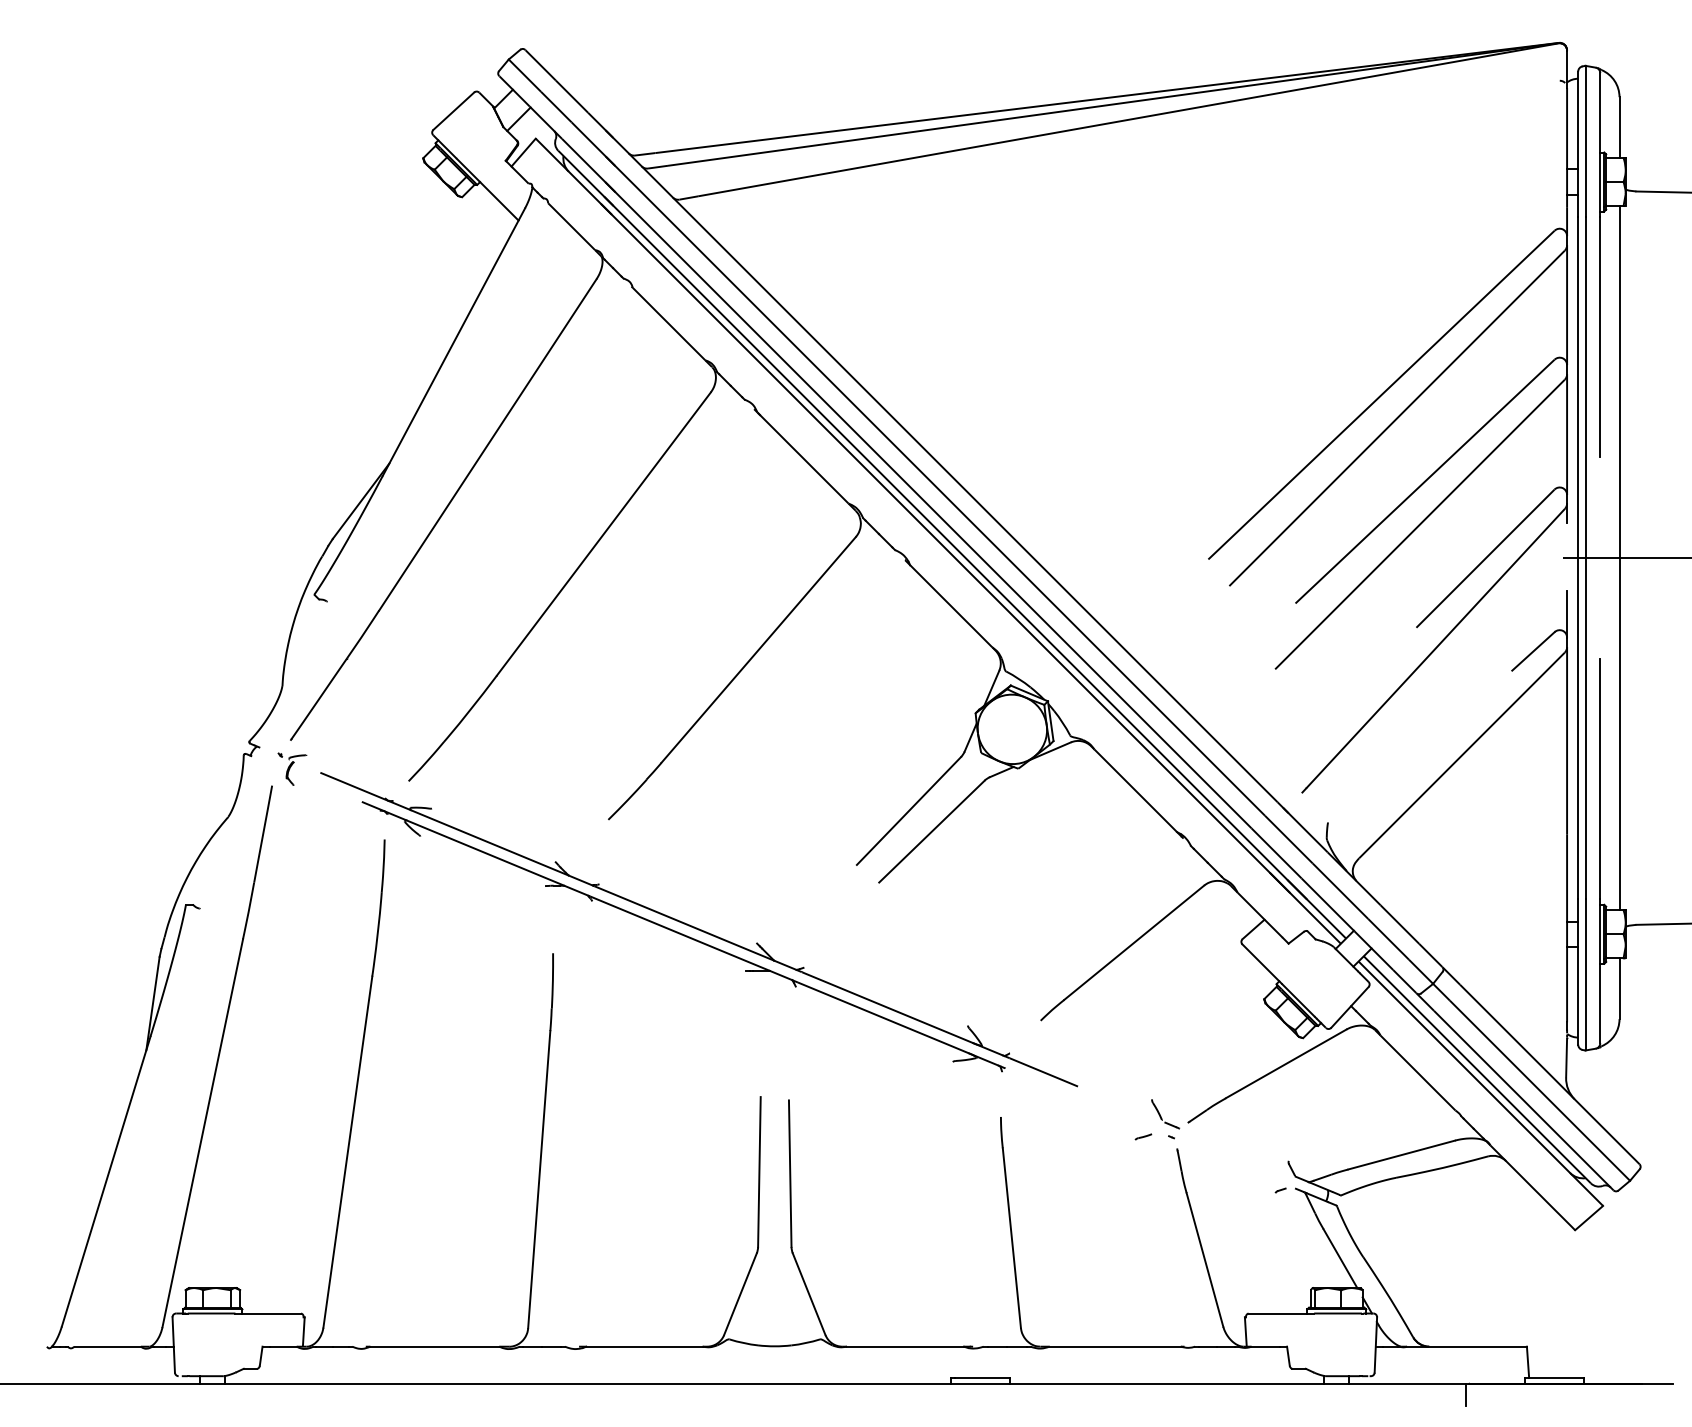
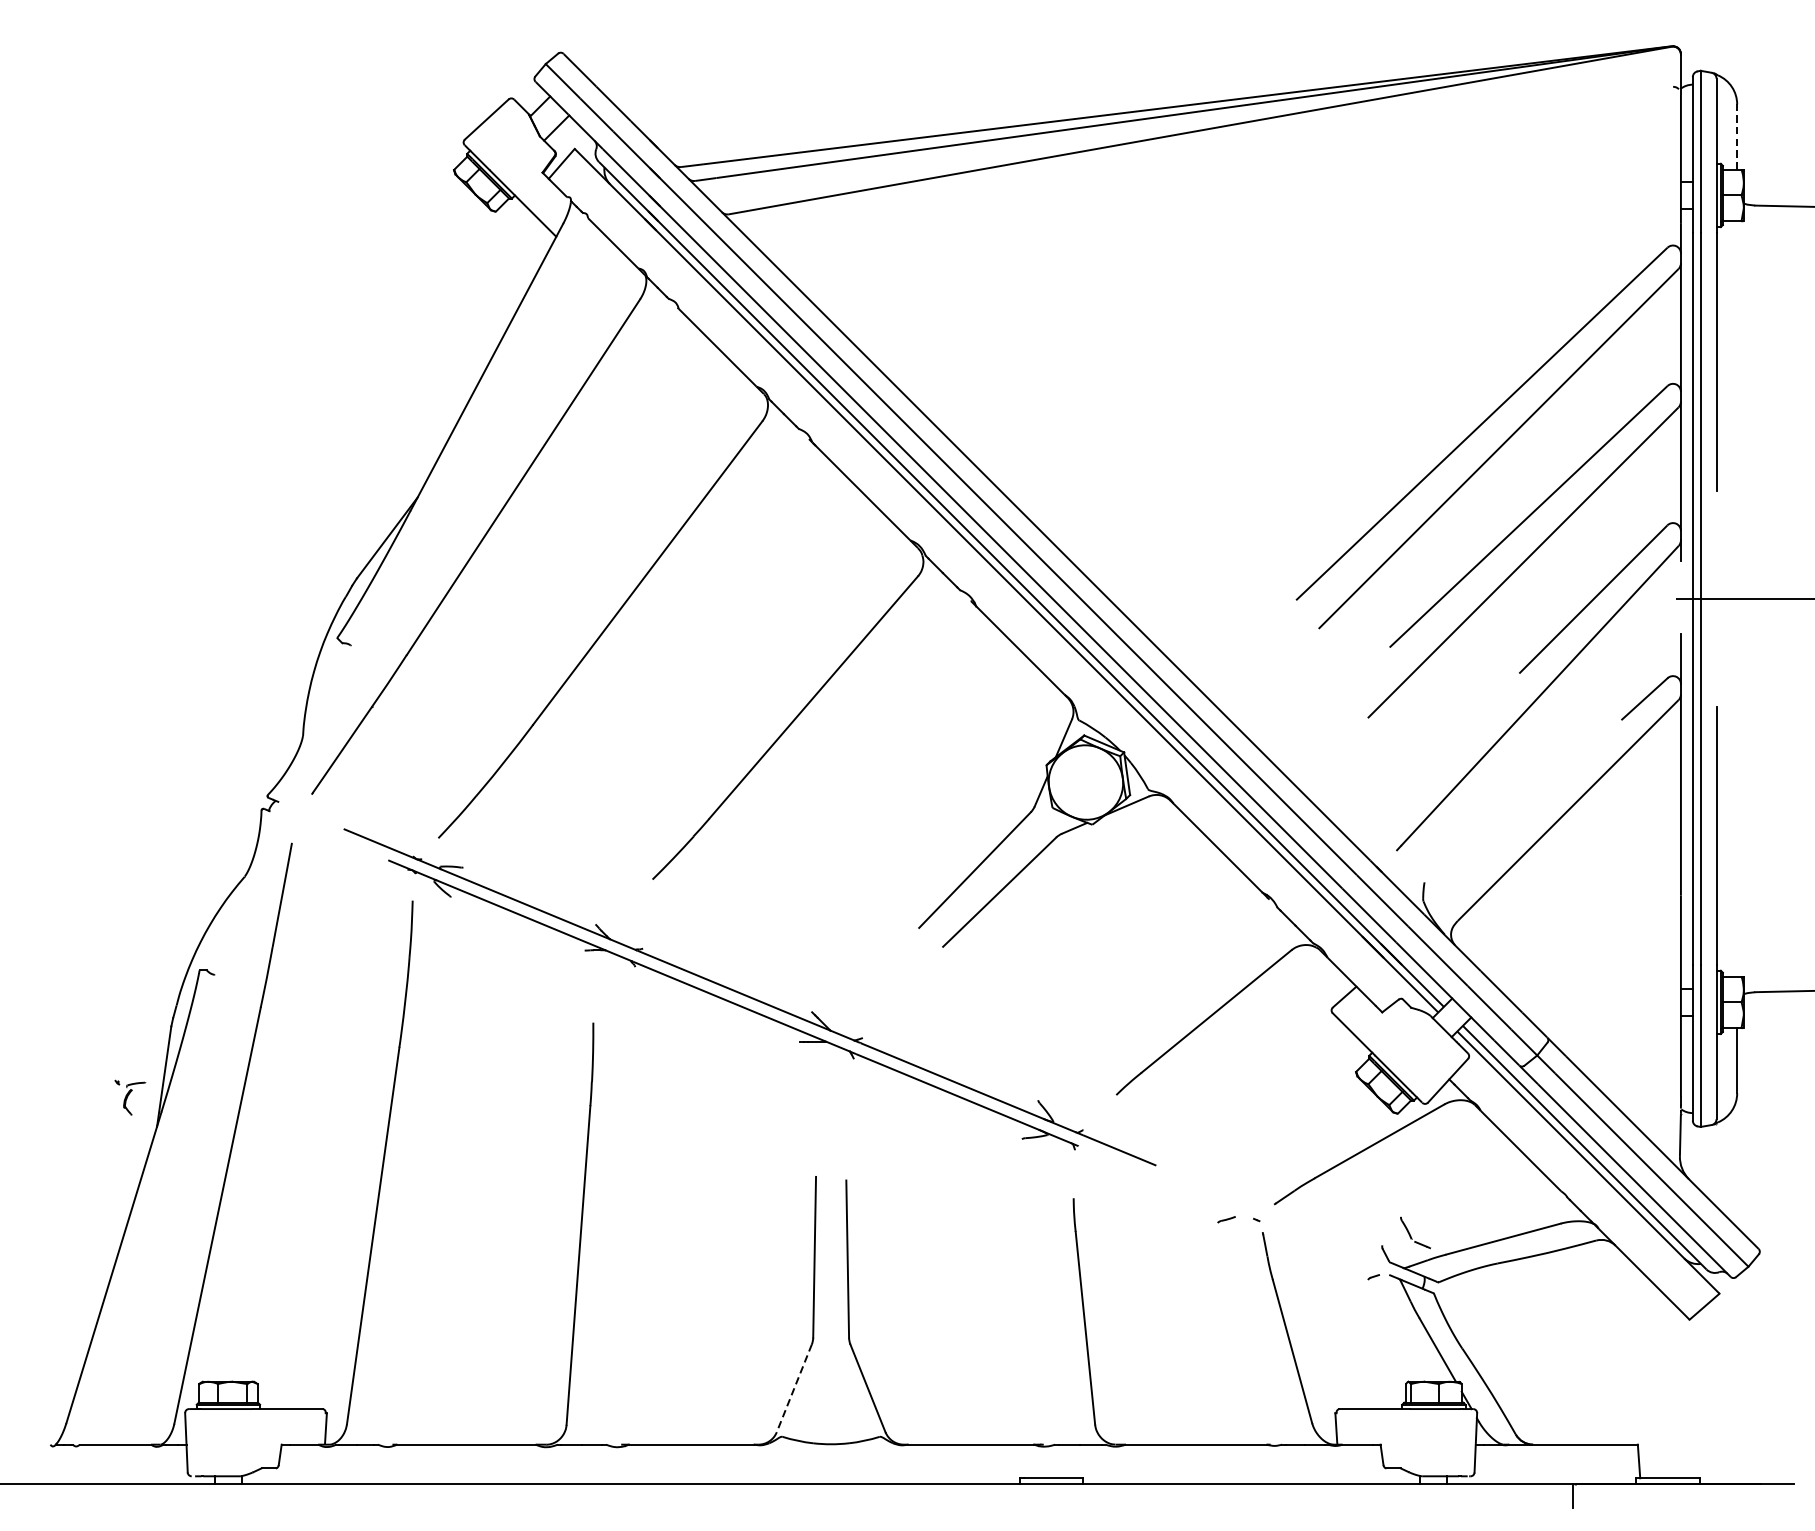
line: (1619, 127) -> (1737, 136), solid -> dashed
line: (1619, 557) -> (1737, 598), removed
part: (292, 768) -> (130, 1096), moved
part: (1165, 1114) -> (1415, 1233), moved
line: (740, 1294) -> (794, 1388), solid -> dashed

